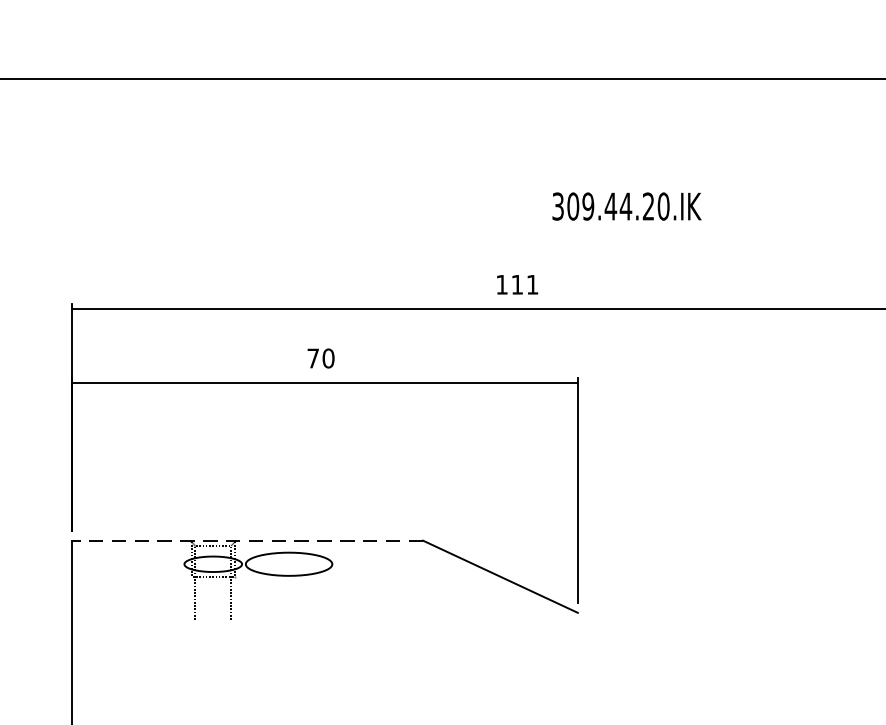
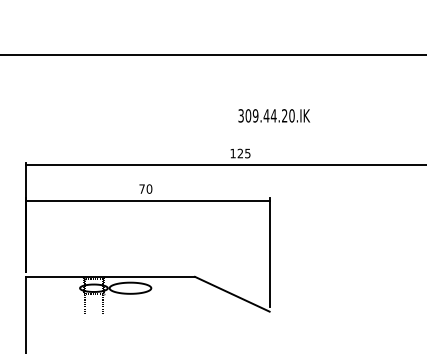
text: (625, 205) -> (273, 115), moved
text: (523, 284) -> (243, 153), 111 -> 125
line: (247, 539) -> (110, 276), dashed -> solid

